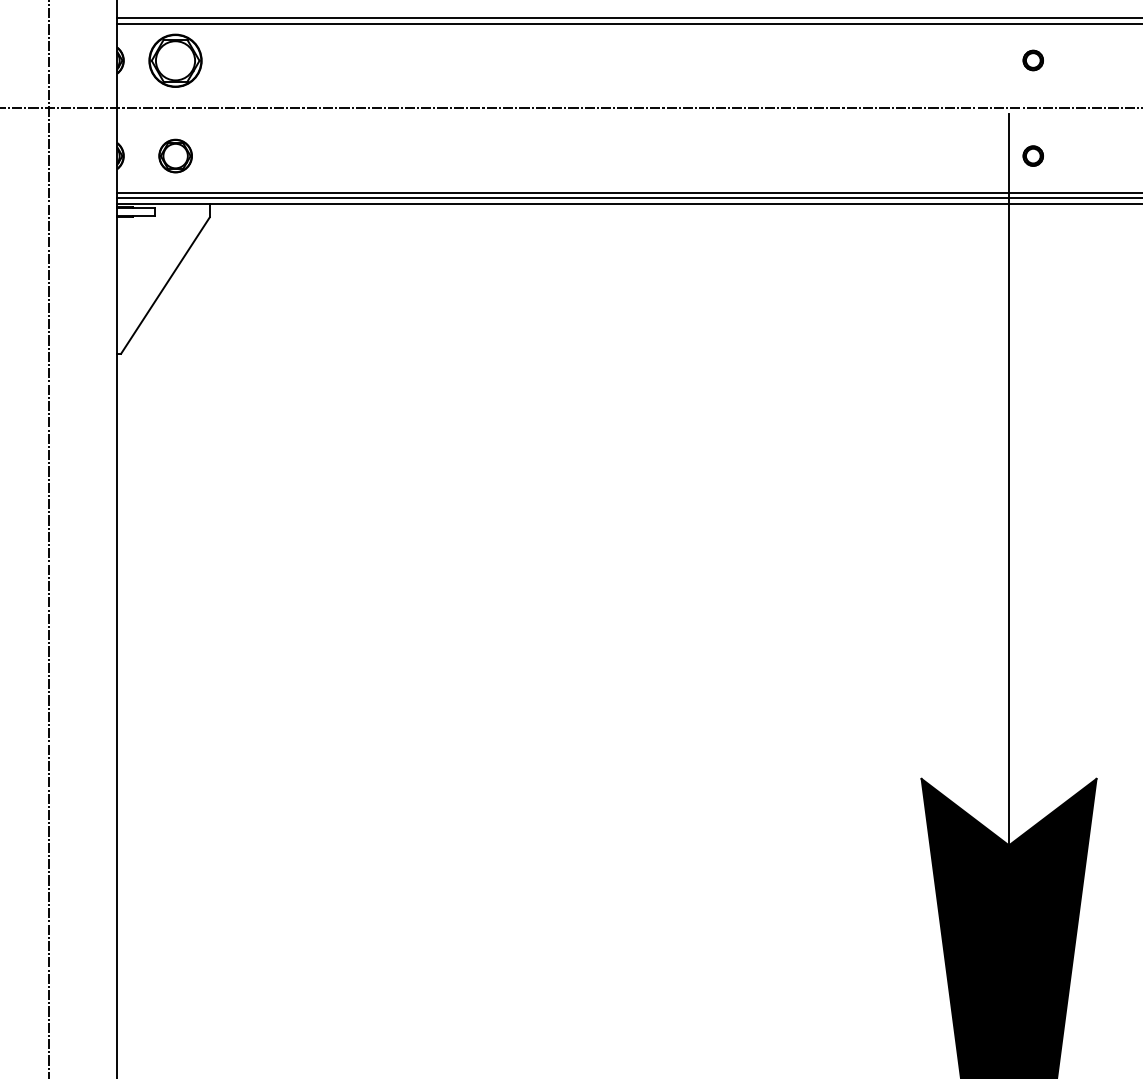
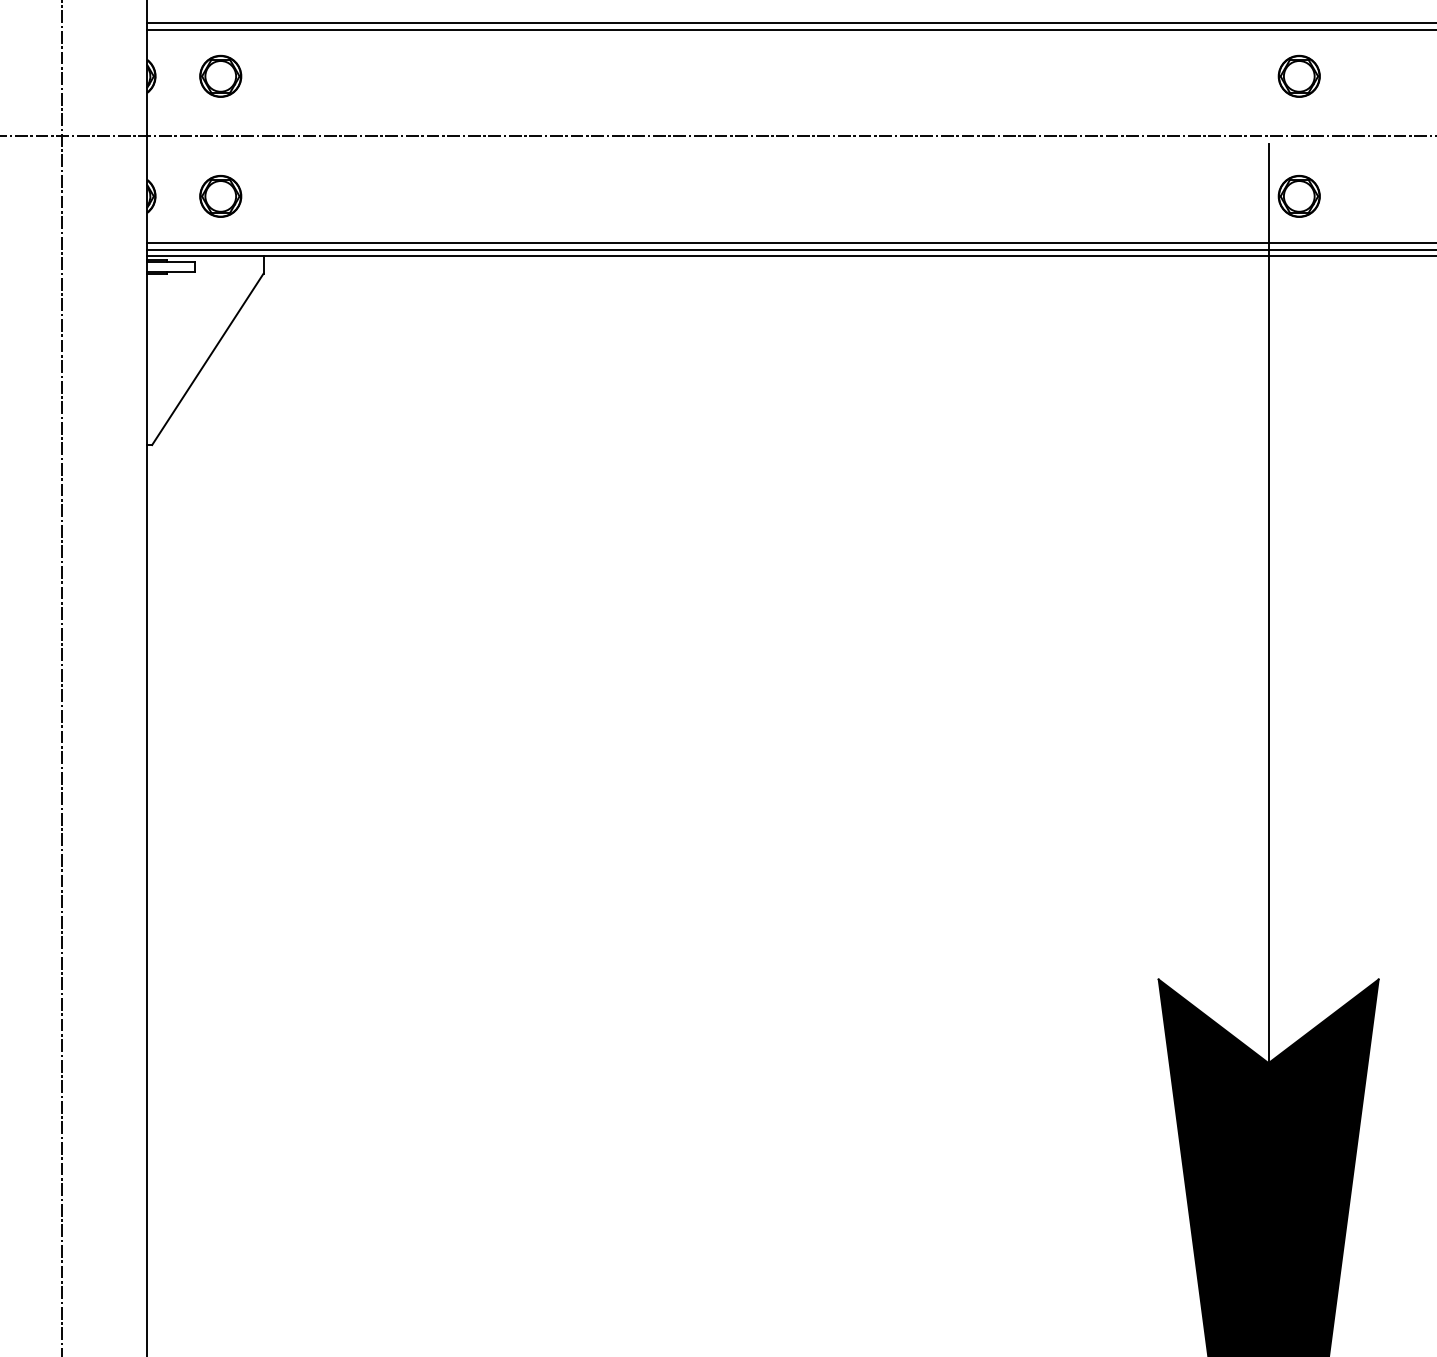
part: (175, 59) -> (220, 75), size x0.62
part: (1032, 59) -> (1298, 75), size x1.67
part: (1032, 156) -> (1298, 196), size x1.67

